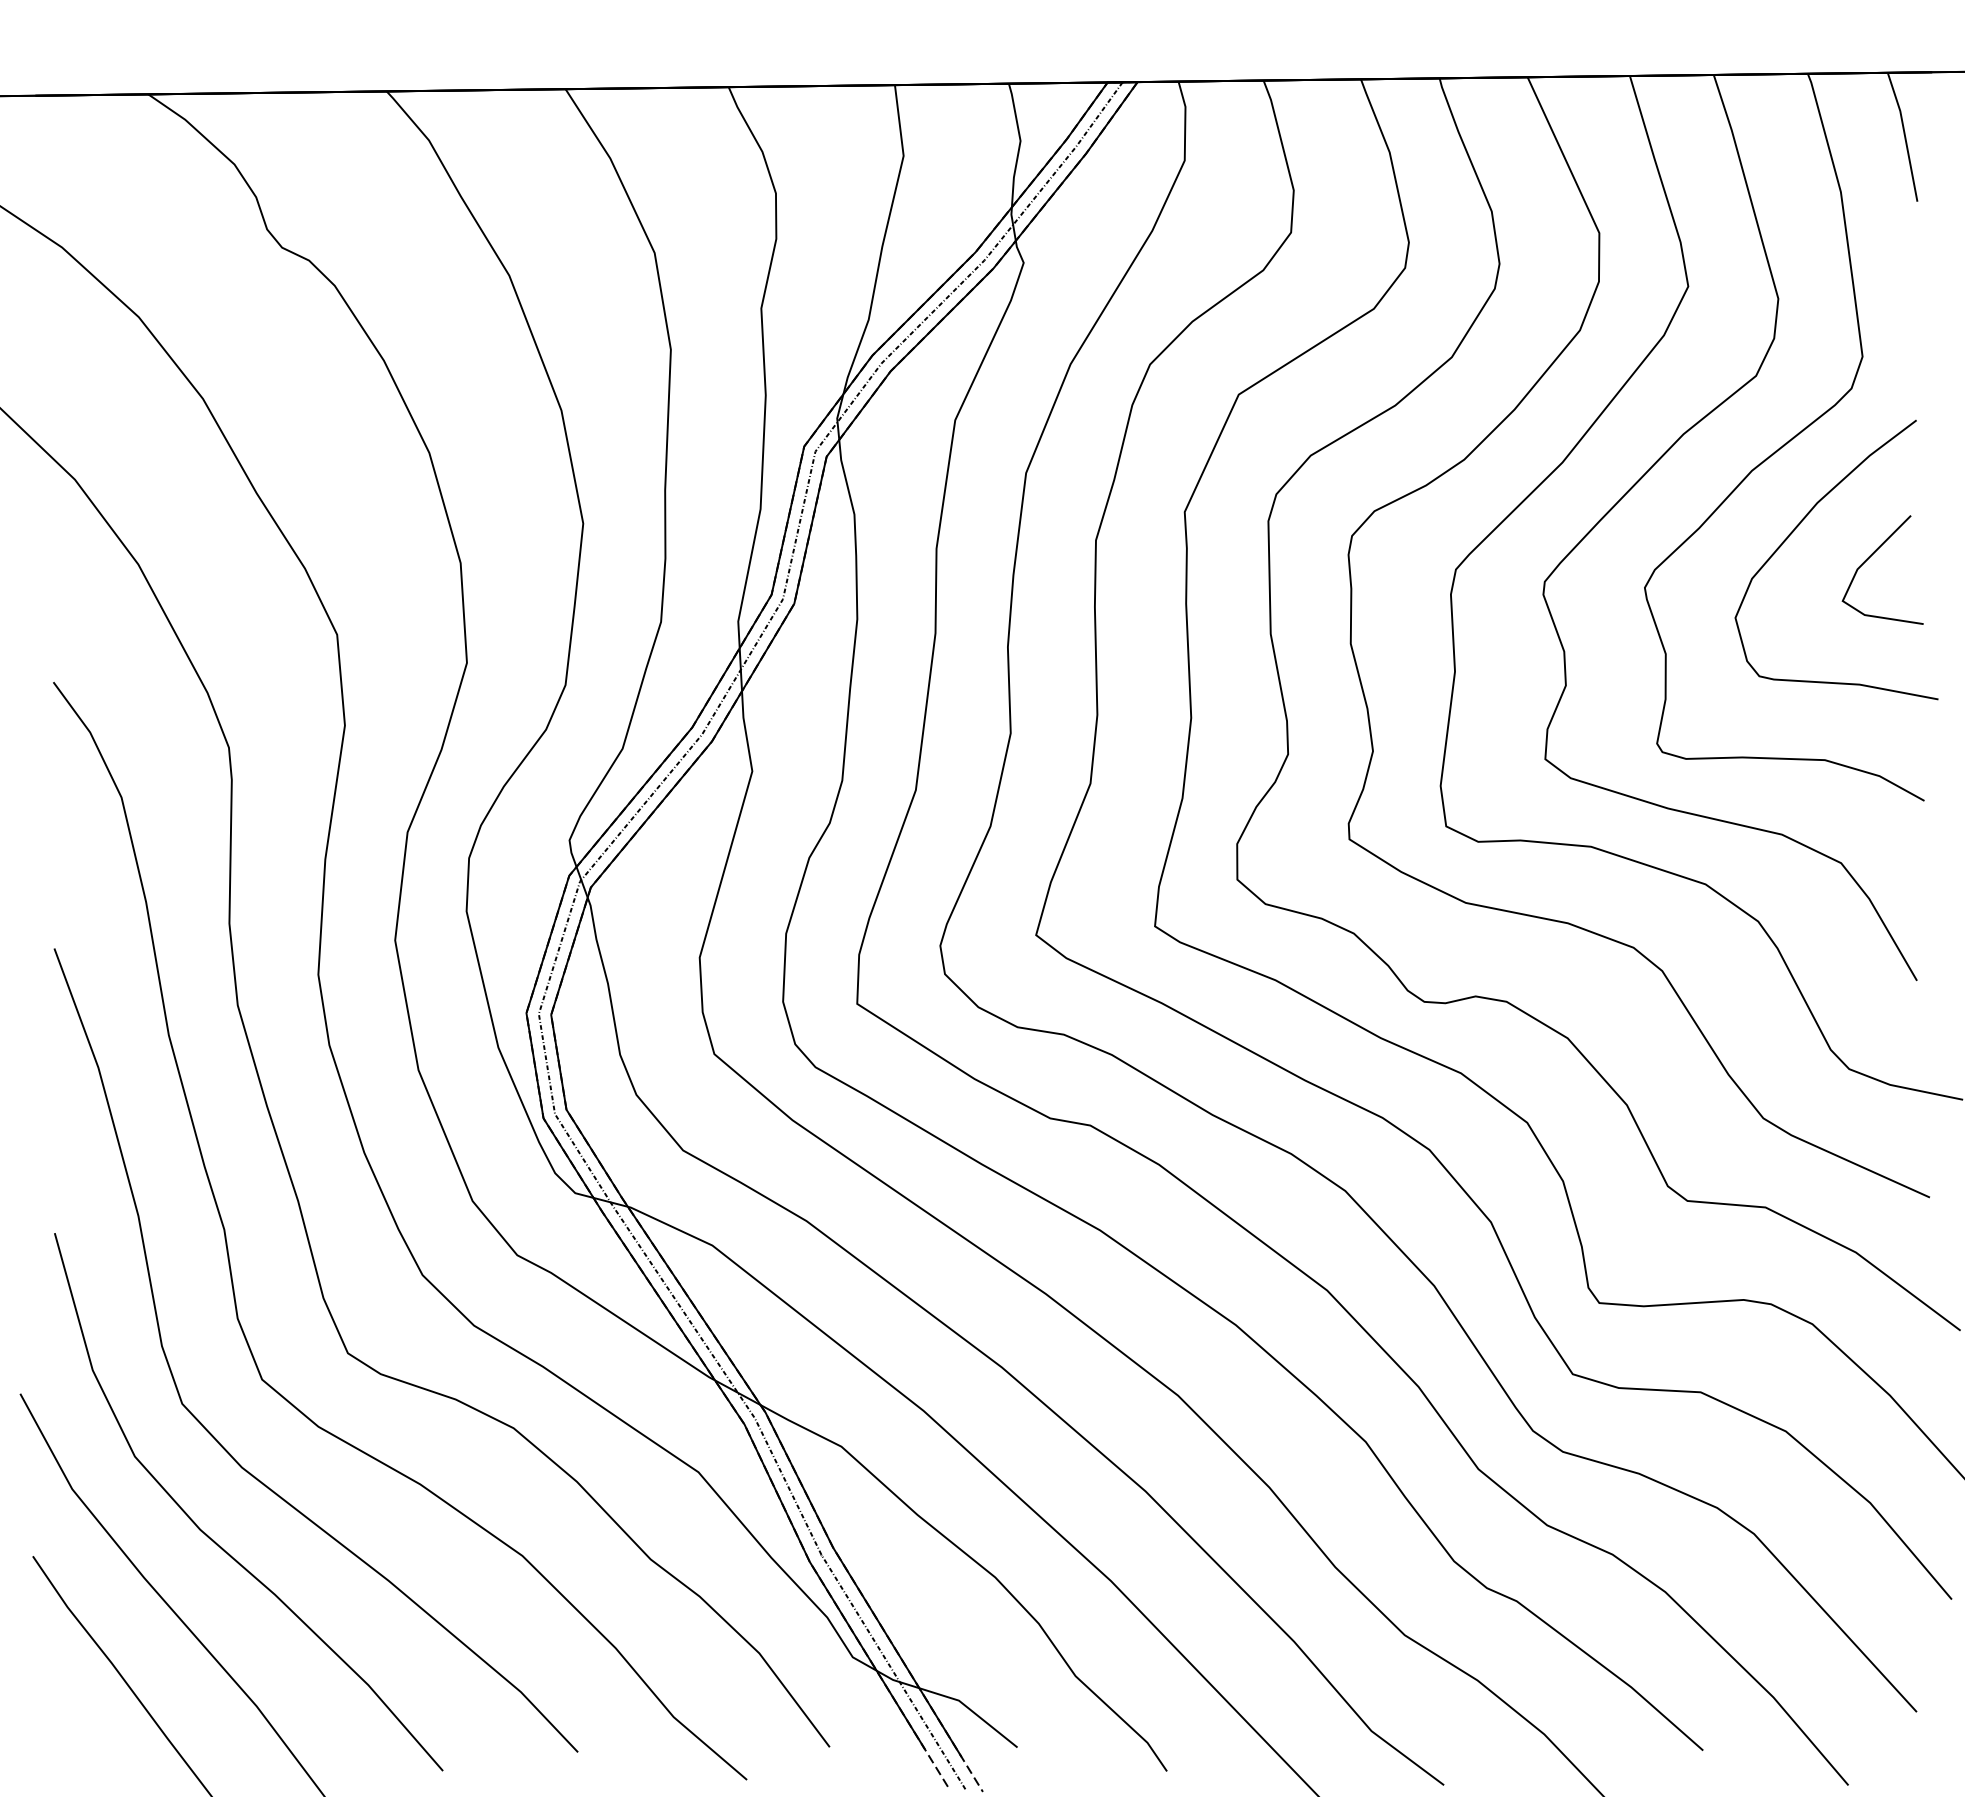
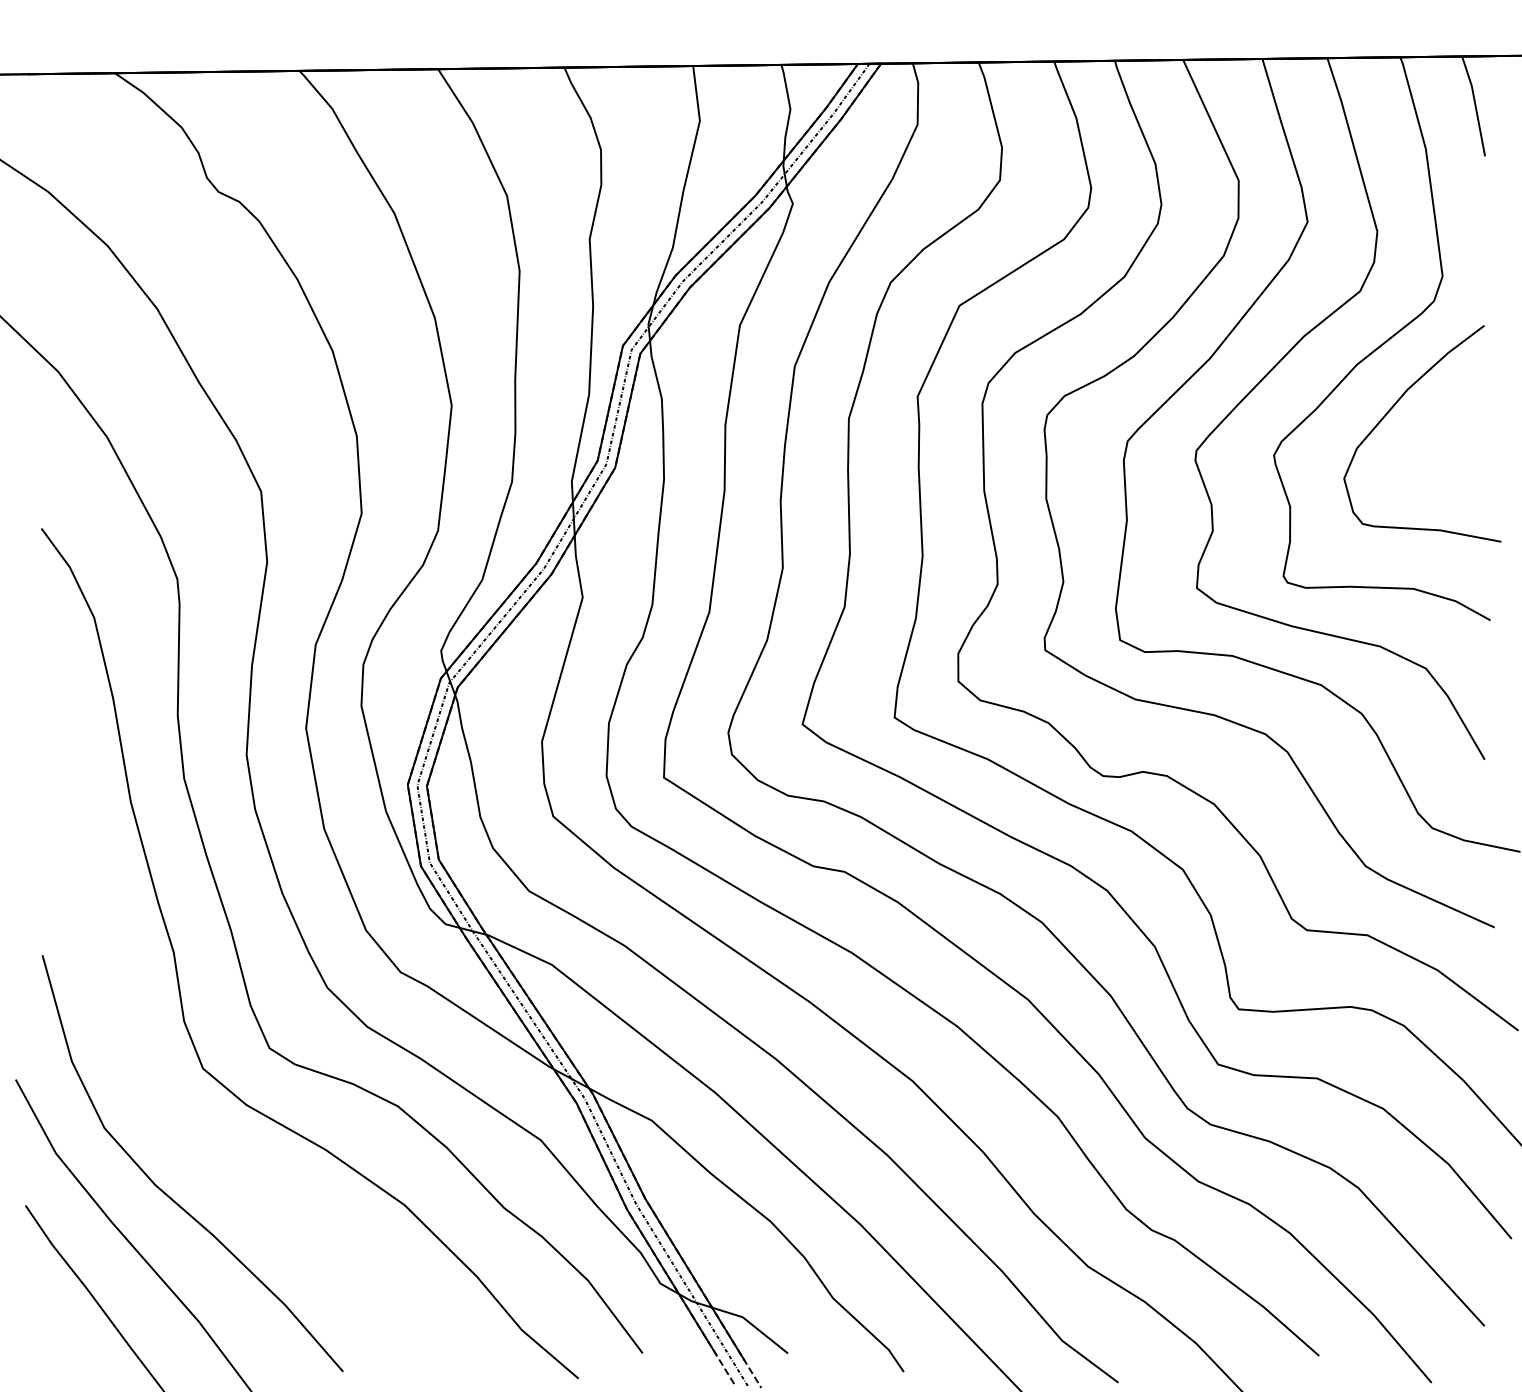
line: (1870, 557) -> (1448, 431), removed
part: (216, 1438) -> (167, 1114), removed

